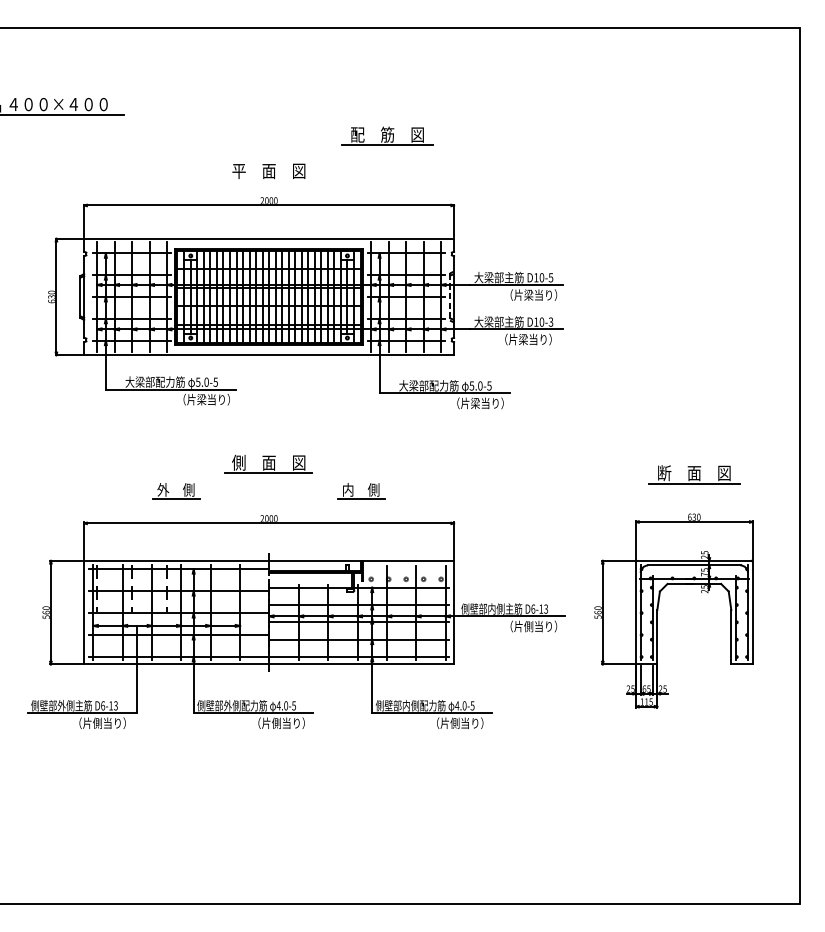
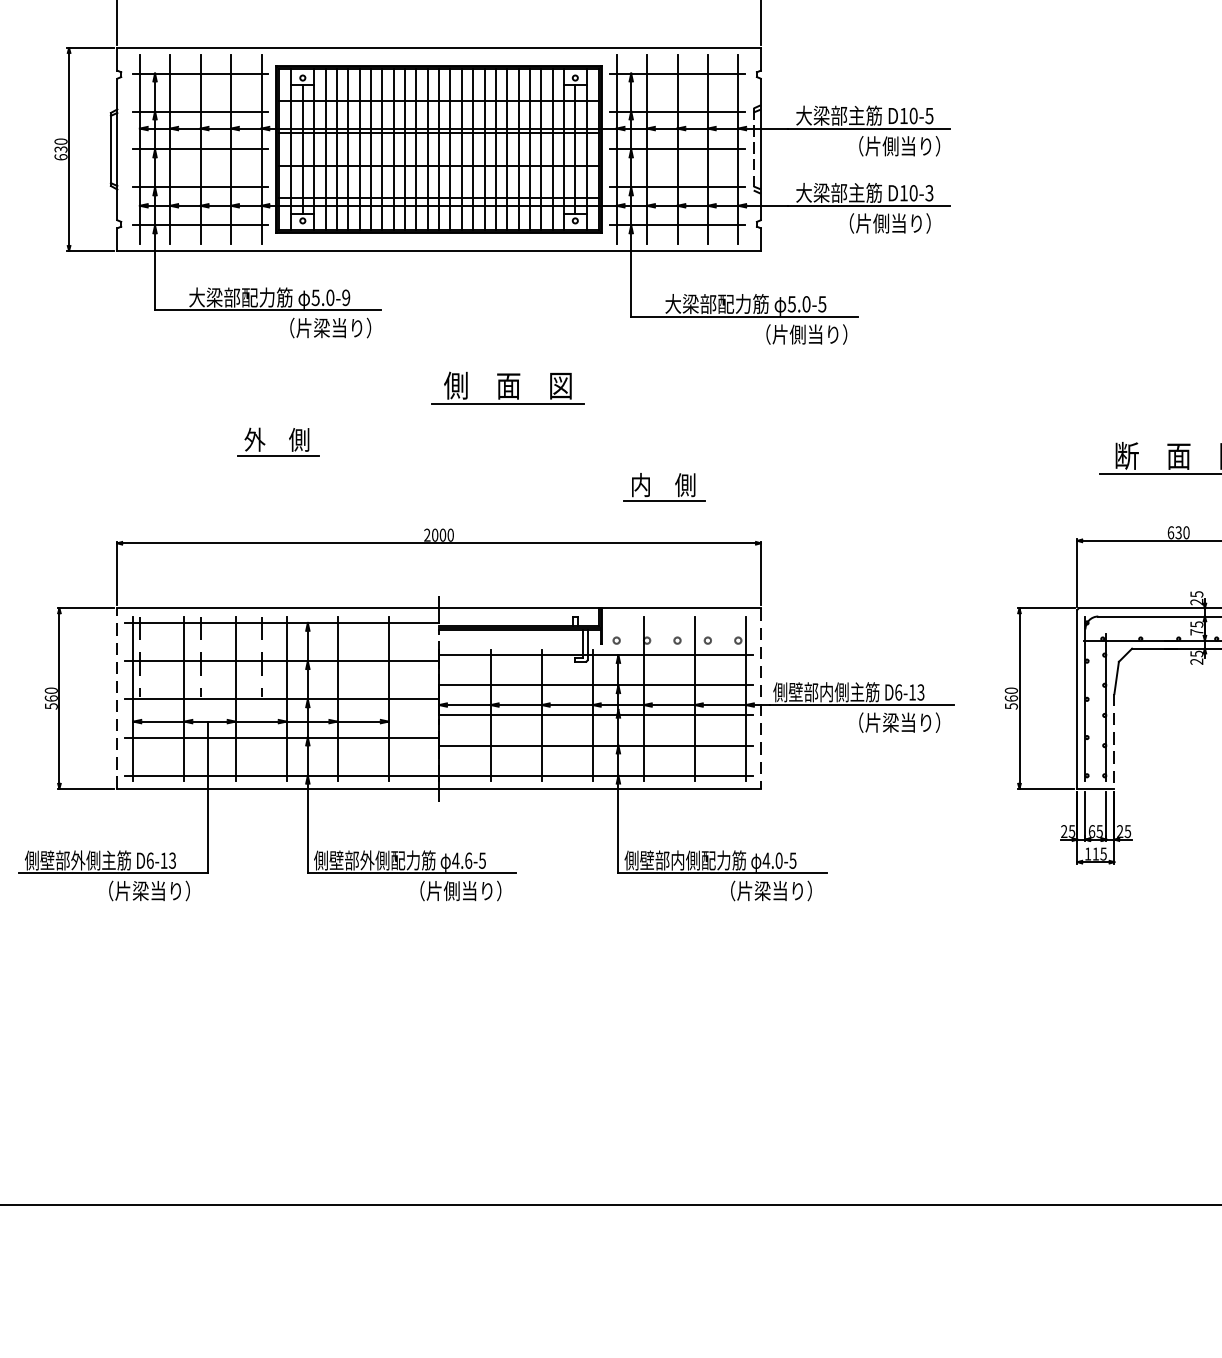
text: (528, 294) -> (890, 145), （片梁当り） -> （片側当り）
text: (522, 339) -> (879, 223), （片梁当り） -> （片側当り）
text: (215, 381) -> (345, 296), 5.0-5 -> 5.0-9
text: (474, 403) -> (796, 334), （片梁当り） -> （片側当り）
part: (268, 463) -> (507, 386), moved
part: (176, 498) -> (277, 454), moved
part: (361, 498) -> (664, 499), moved
line: (84, 612) -> (117, 698), solid -> dashed
line: (454, 612) -> (761, 698), solid -> dashed
text: (528, 626) -> (890, 722), （片側当り） -> （片梁当り）
line: (657, 637) -> (1114, 741), solid -> dashed
text: (286, 705) -> (469, 860), 4.0-5 -> 4.6-5
text: (97, 722) -> (140, 889), （片側当り） -> （片梁当り）
text: (454, 722) -> (761, 889), （片側当り） -> （片梁当り）

